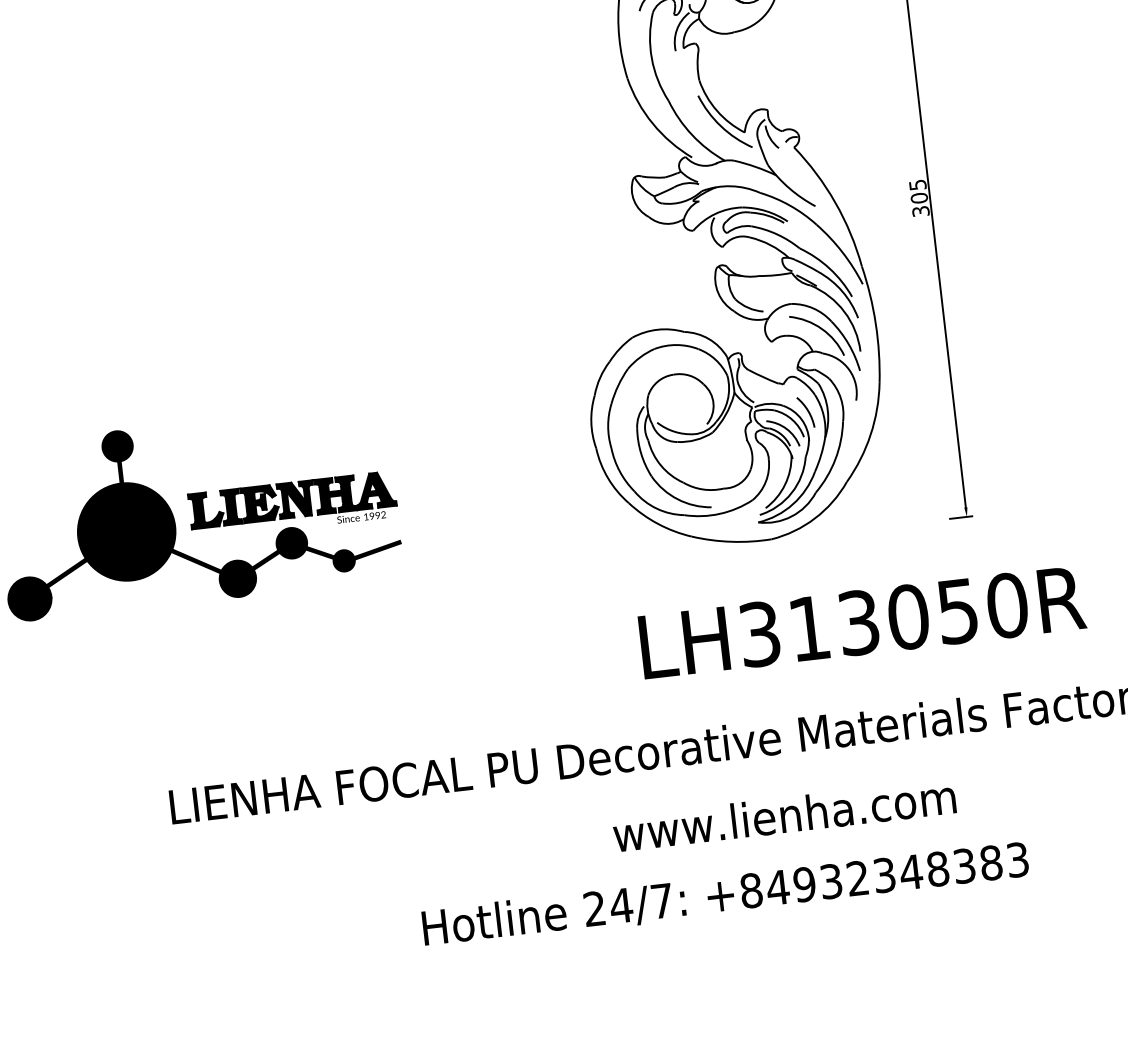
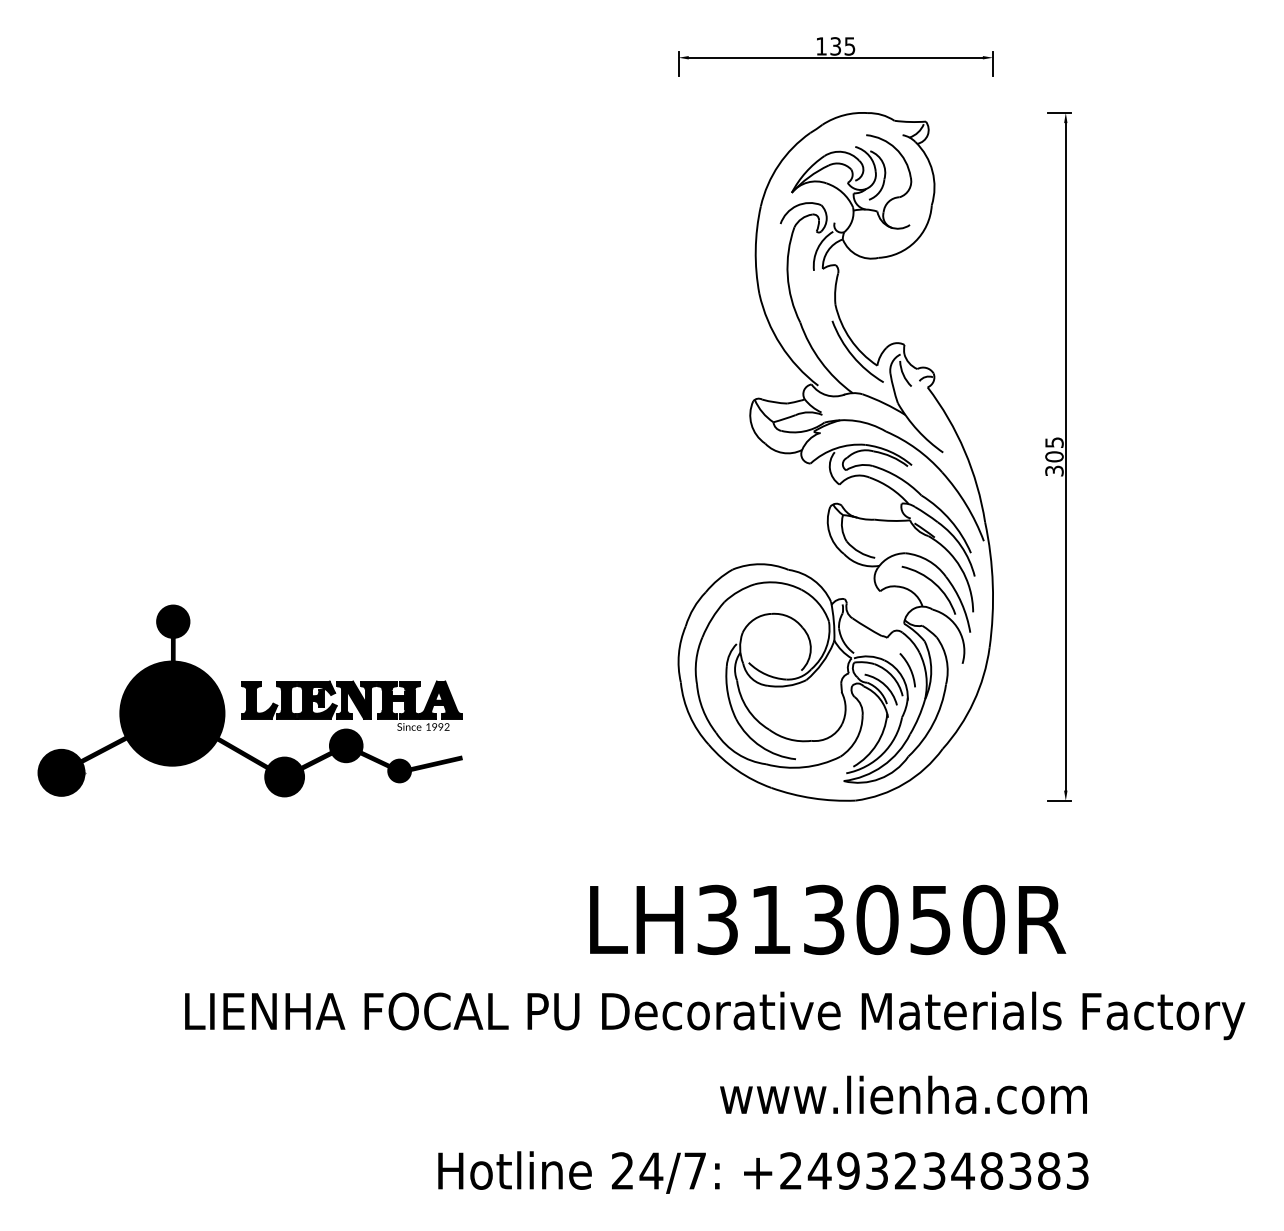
text: (862, 621) -> (828, 919), moved
text: (784, 814) -> (903, 1094), moved
text: (751, 890) -> (791, 1170), +84932348383 -> +24932348383

